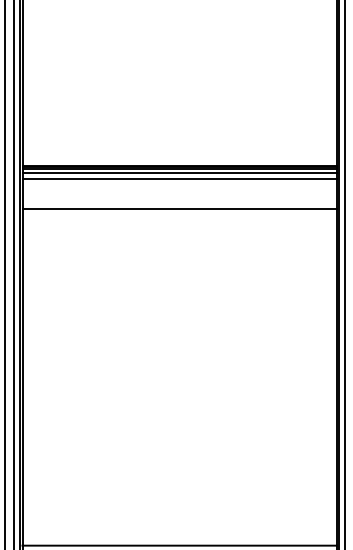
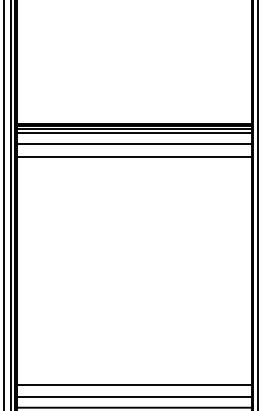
line: (178, 193) -> (133, 144), added
line: (178, 514) -> (133, 384), added
line: (178, 532) -> (133, 397), added

